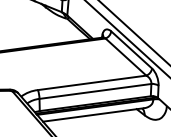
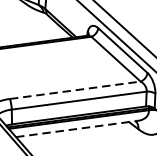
line: (92, 82) -> (75, 89), solid -> dashed
line: (93, 114) -> (76, 128), solid -> dashed

